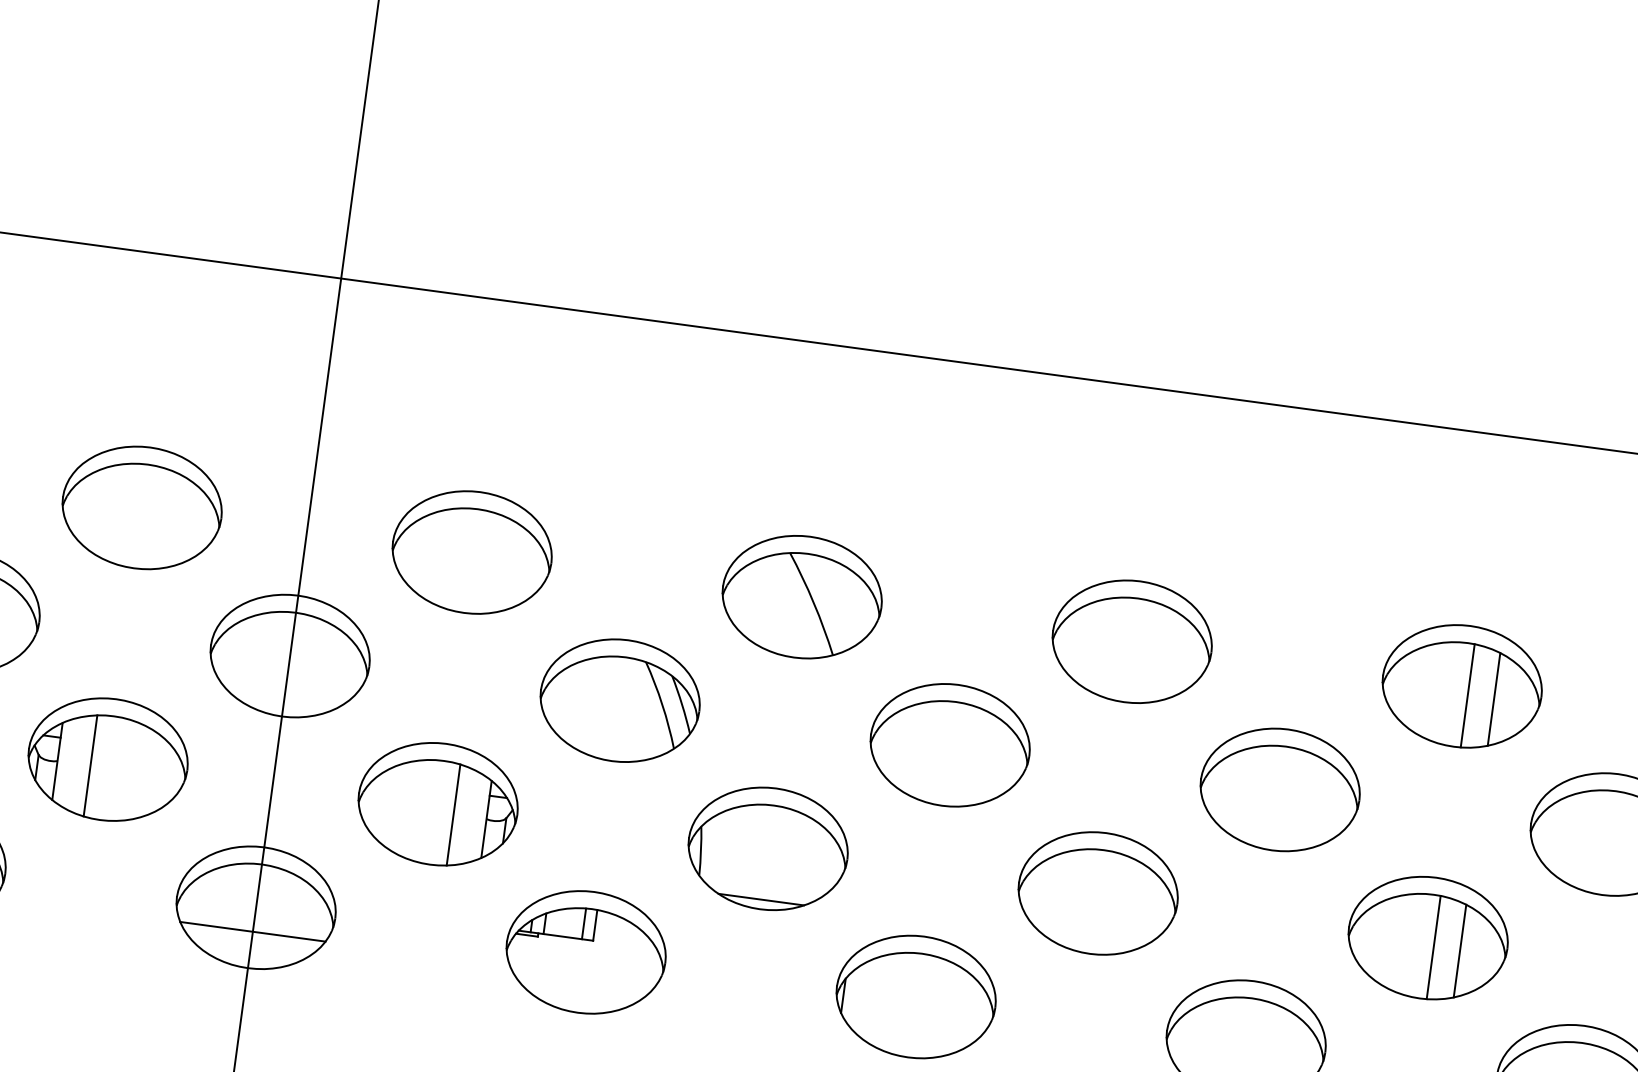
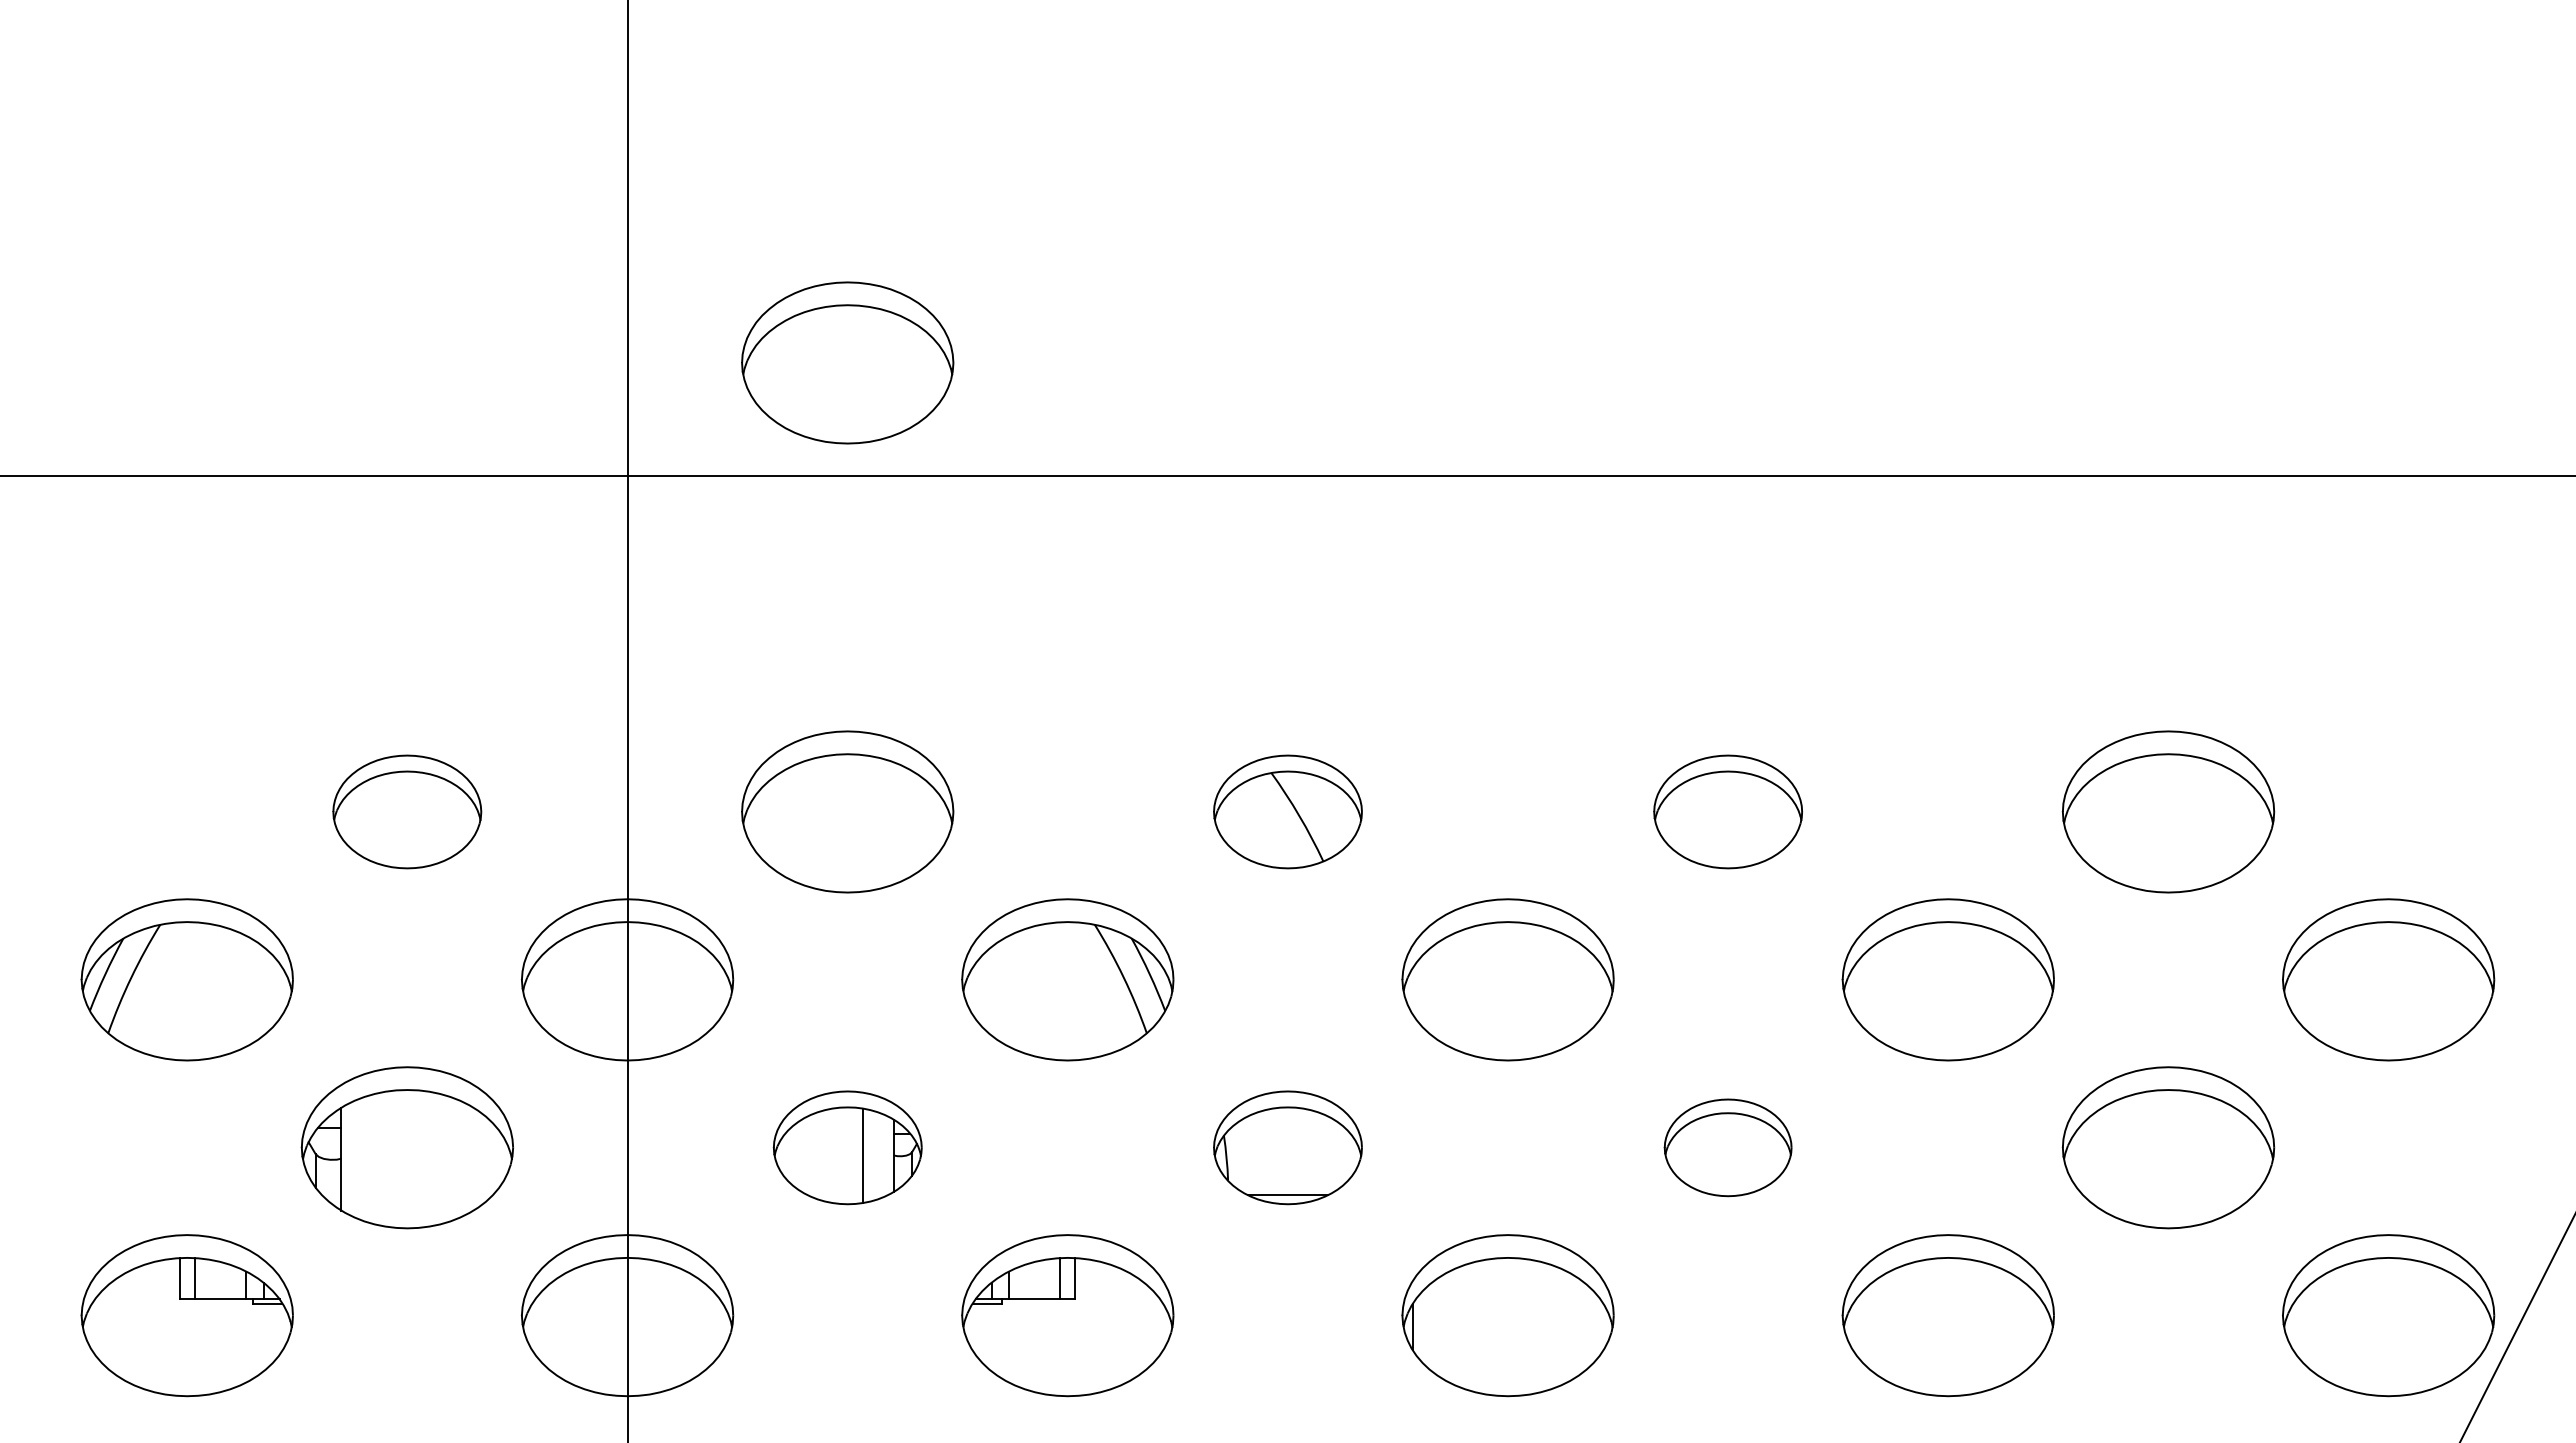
part: (517, 215) -> (847, 362), added
part: (141, 507) -> (406, 811), size x0.7
part: (801, 596) -> (1287, 811), size x0.7
part: (1131, 641) -> (1727, 811), size x0.7
line: (1467, 695) -> (2177, 823), removed
line: (1494, 699) -> (2212, 823), removed
line: (90, 765) -> (385, 1158), removed
part: (438, 804) -> (847, 1147), size x0.7
part: (767, 848) -> (1287, 1147), size x0.7
part: (1097, 893) -> (1727, 1147), size x0.6
line: (252, 931) -> (627, 1347), removed
line: (1433, 947) -> (2177, 1159), removed
line: (1460, 950) -> (2212, 1158), removed

